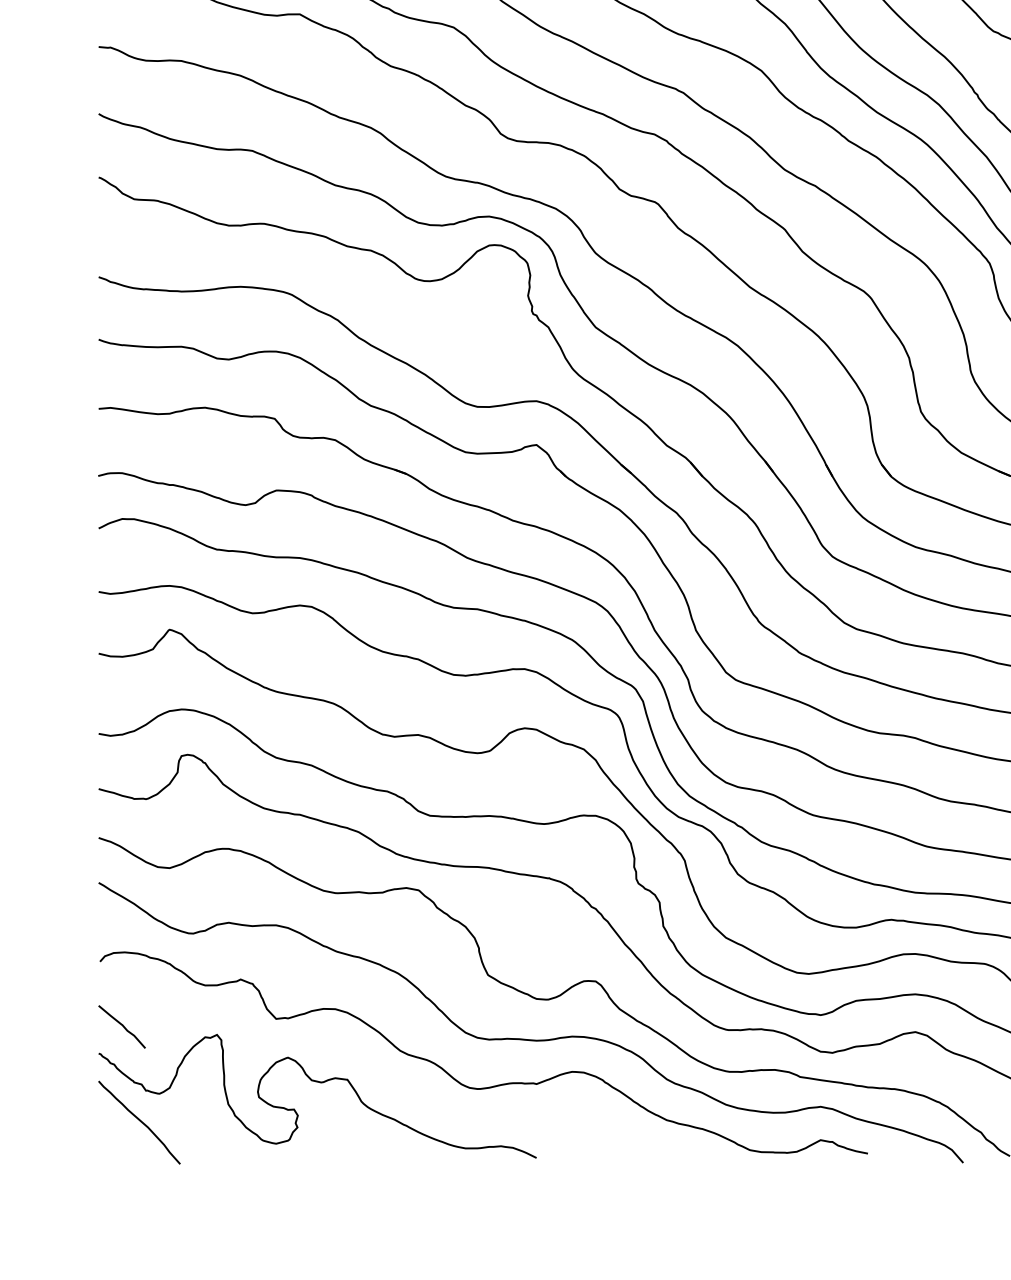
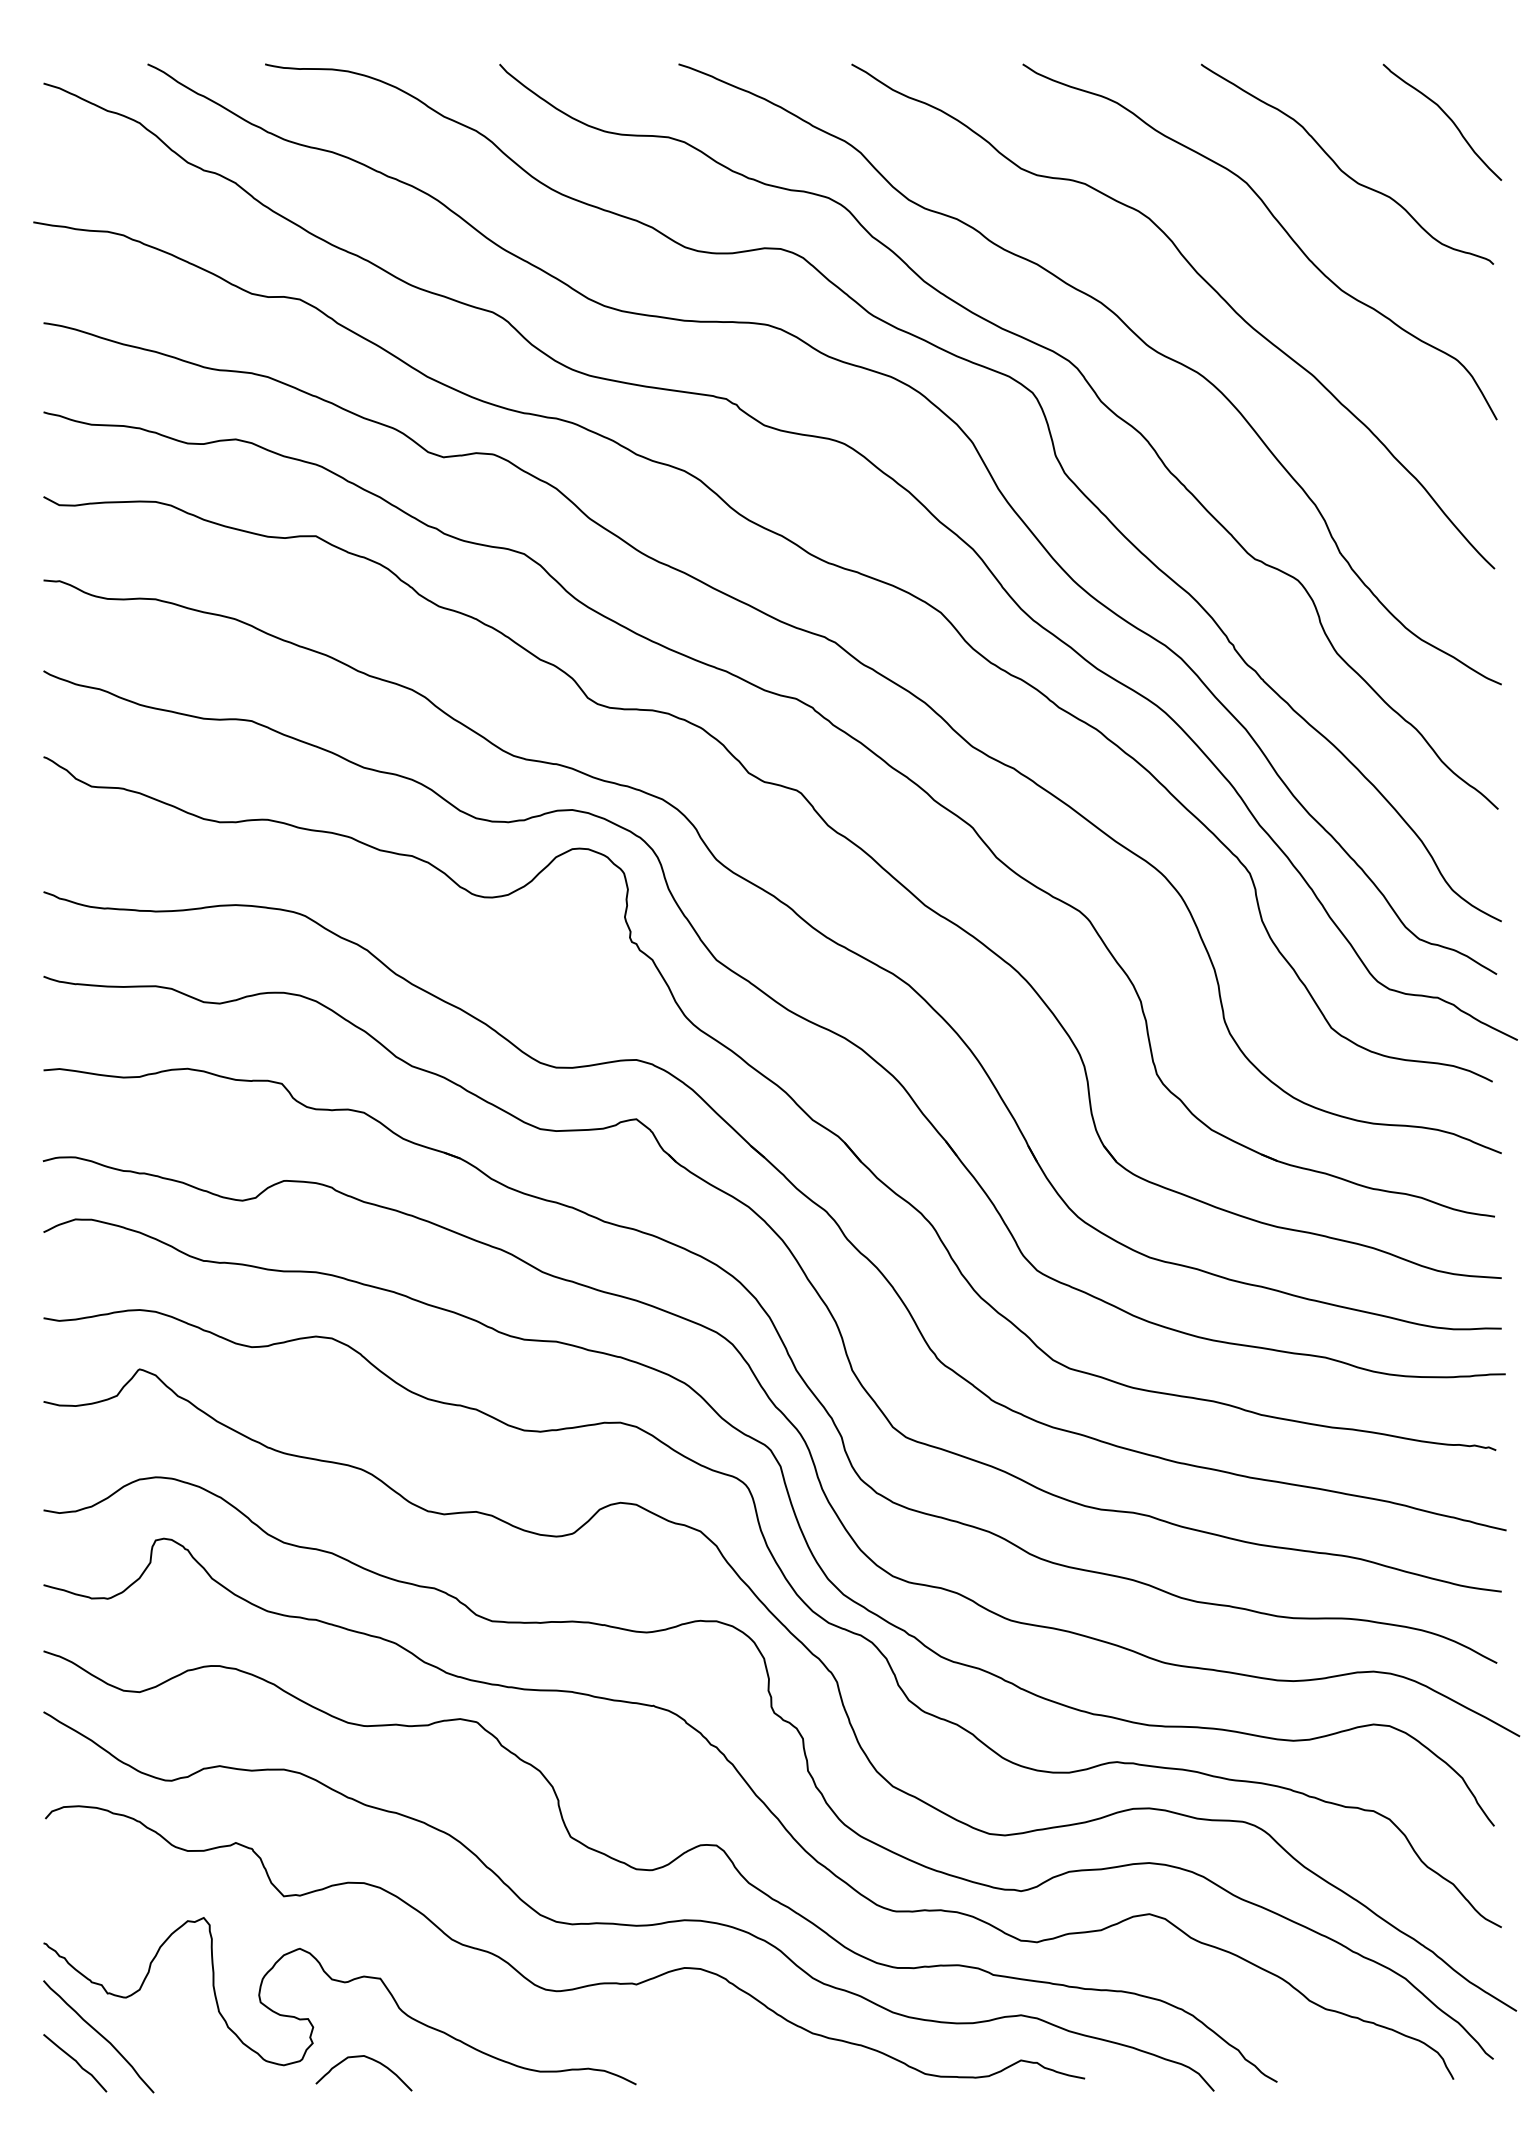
curve: (123, 1027) -> (76, 2063), moved
curve: (339, 1139) -> (369, 2059), added

